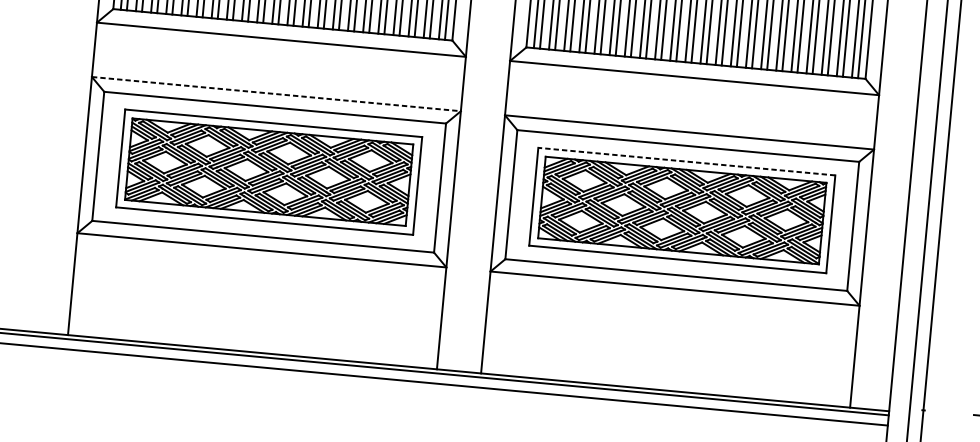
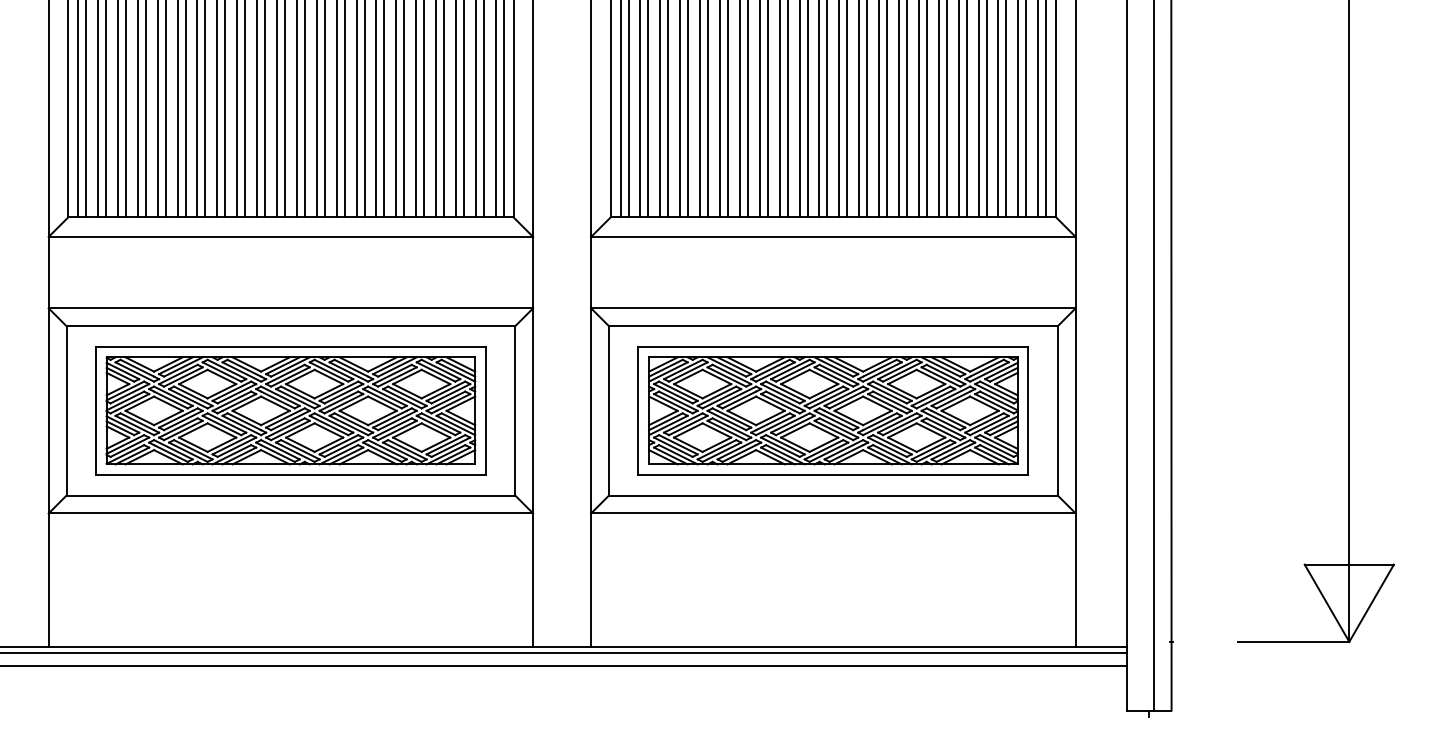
line: (276, 94) -> (291, 308), dashed -> solid
line: (686, 161) -> (832, 346), dashed -> solid

